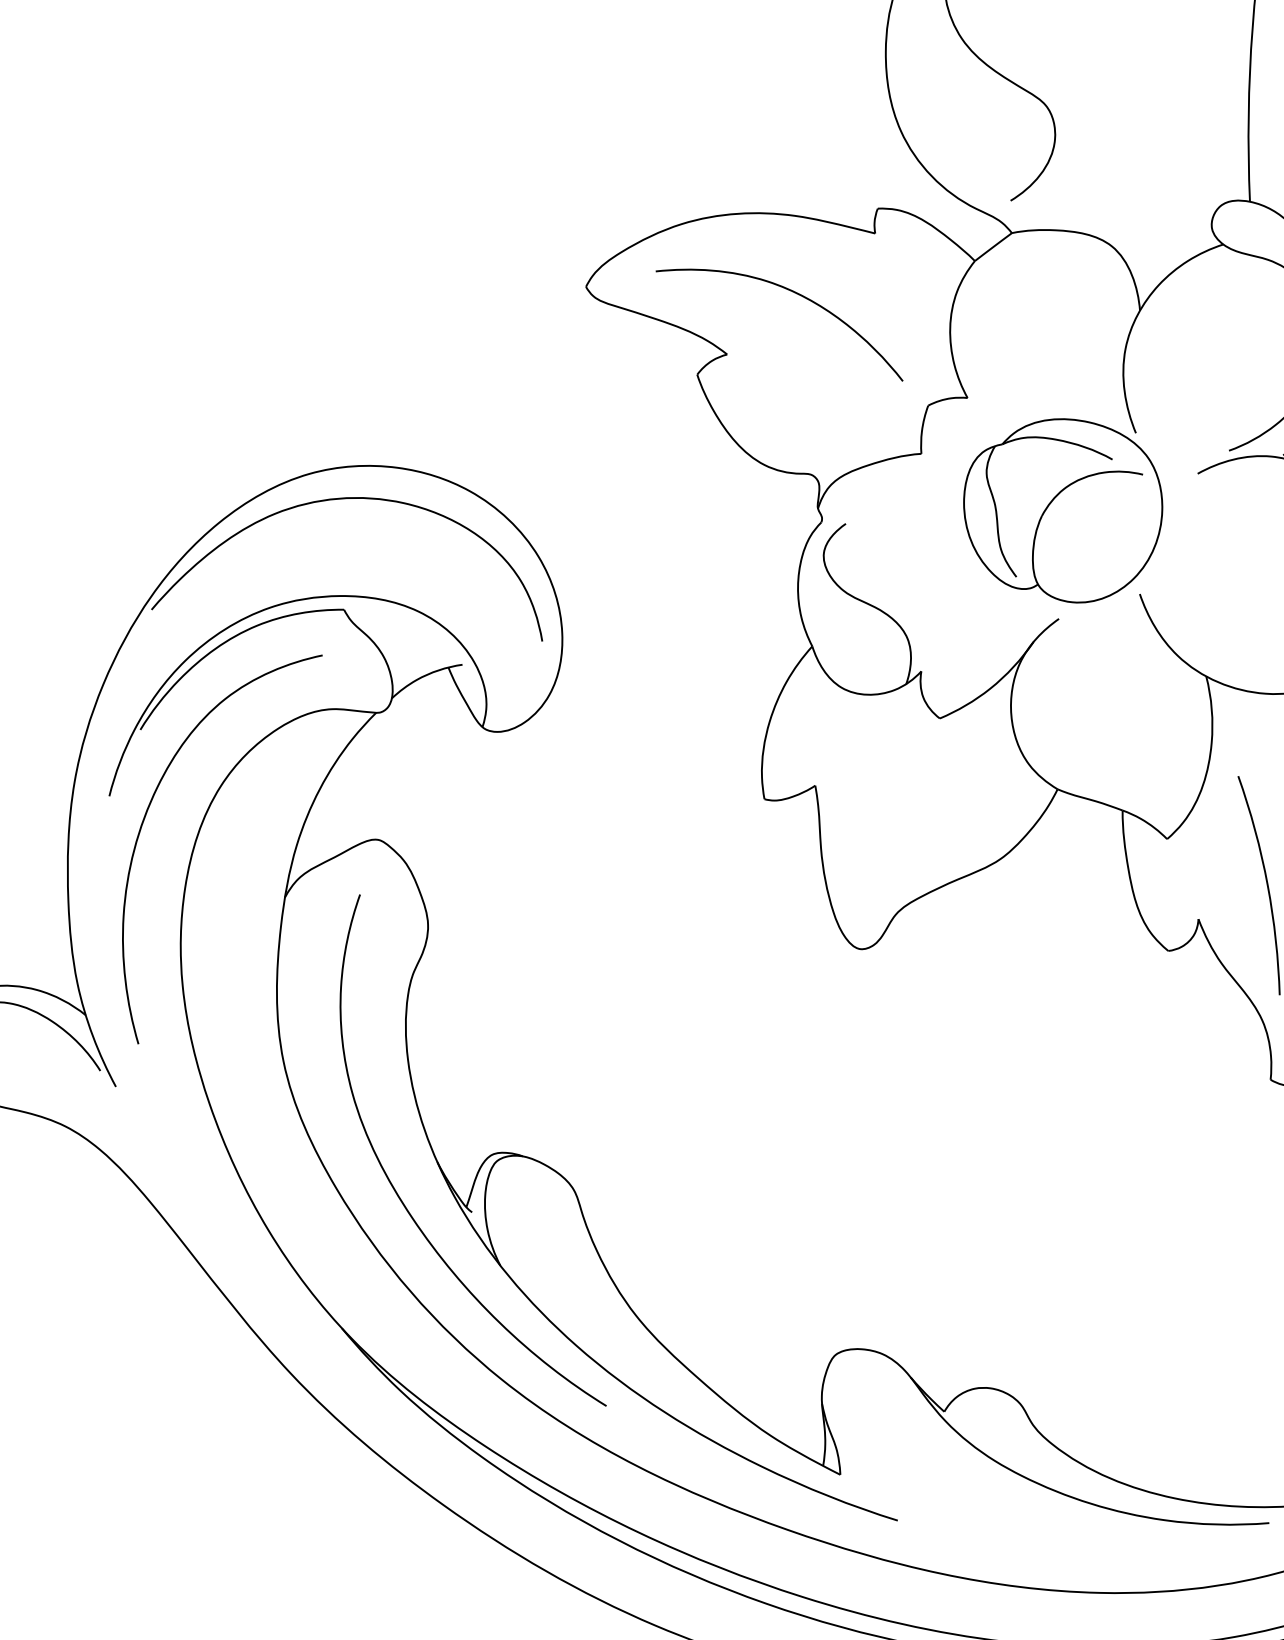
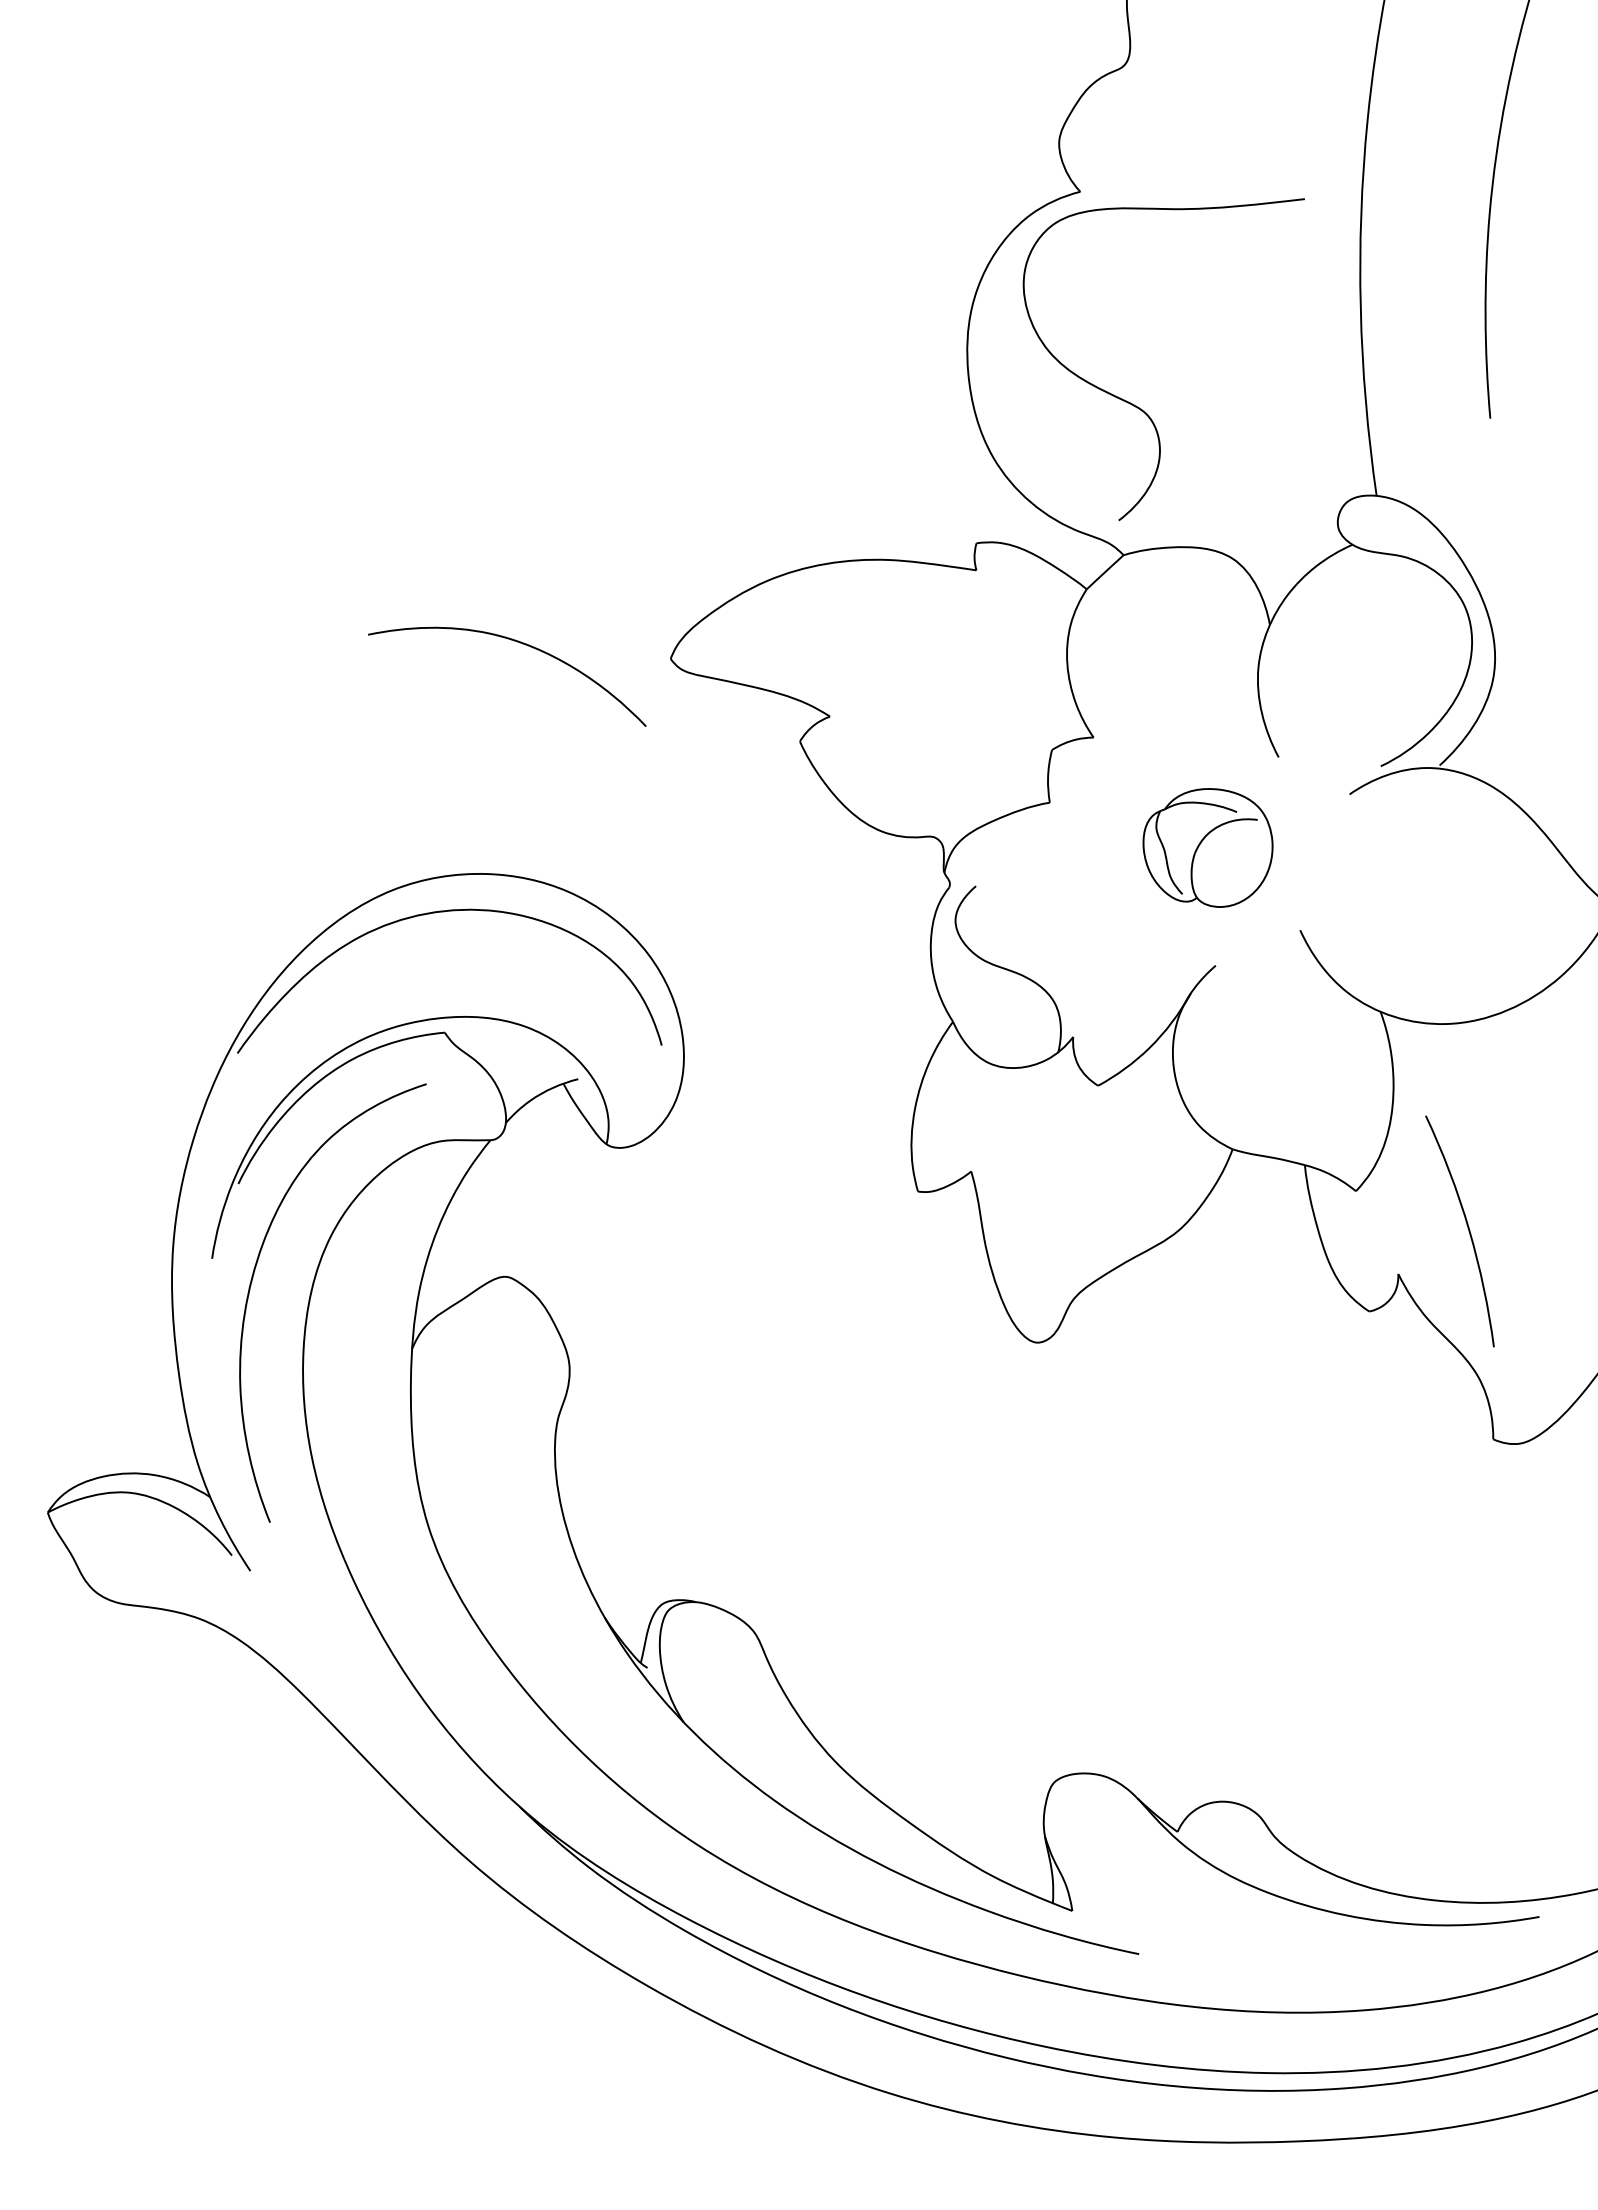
curve: (796, 294) -> (522, 644), moved
part: (1062, 509) -> (1207, 847), size x0.6
curve: (401, 1198) -> (569, 1660), removed

